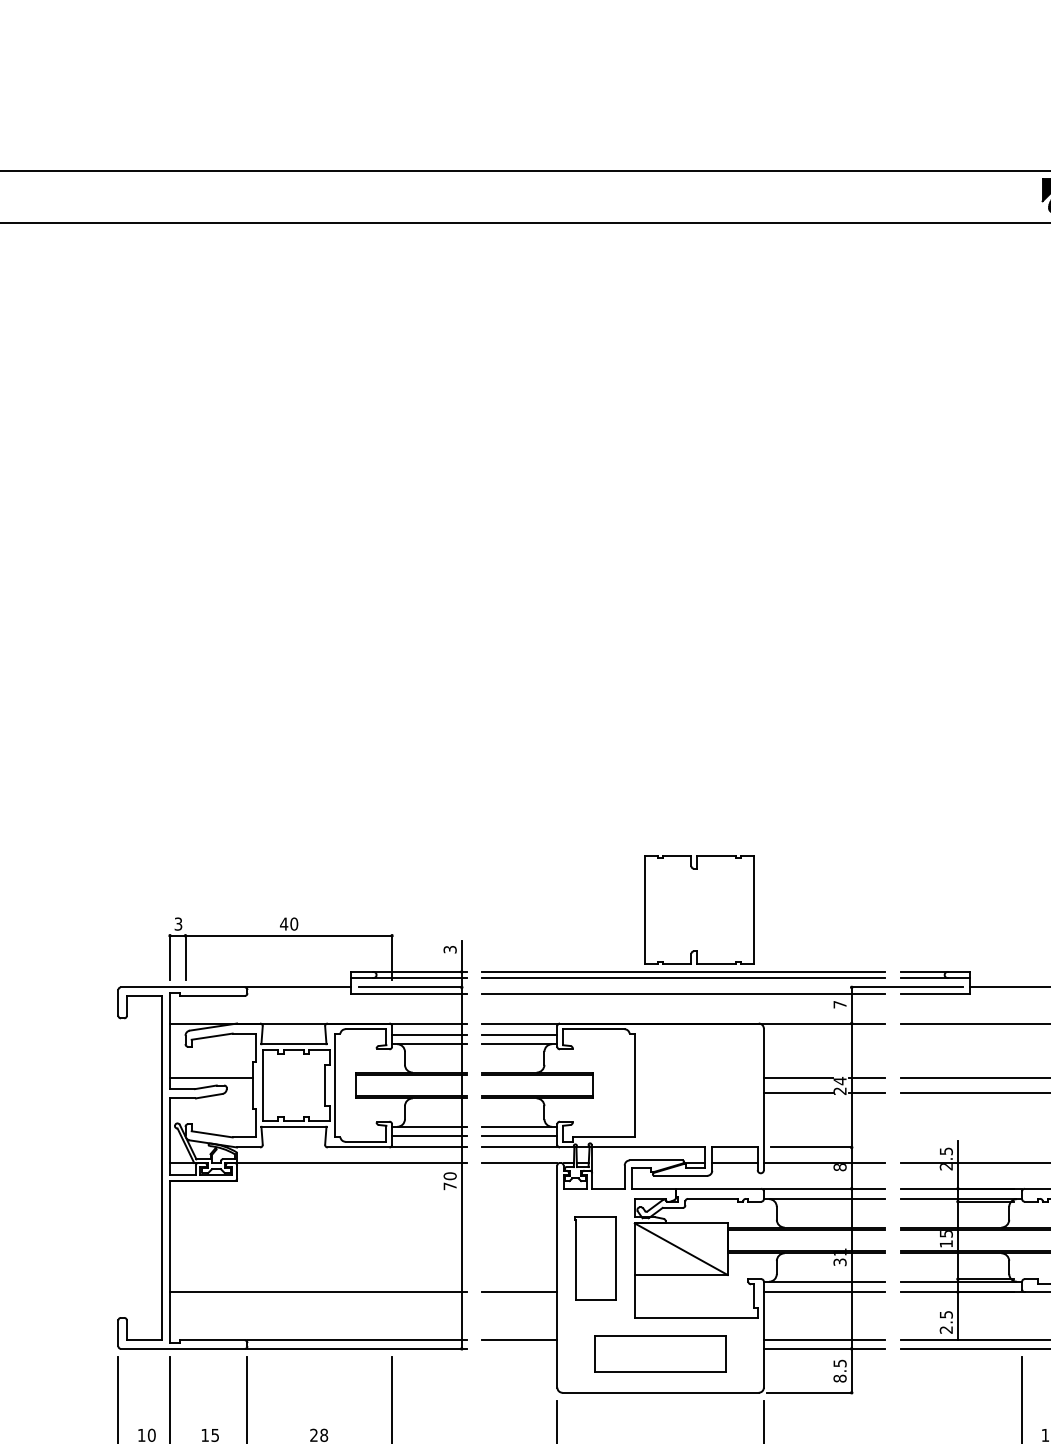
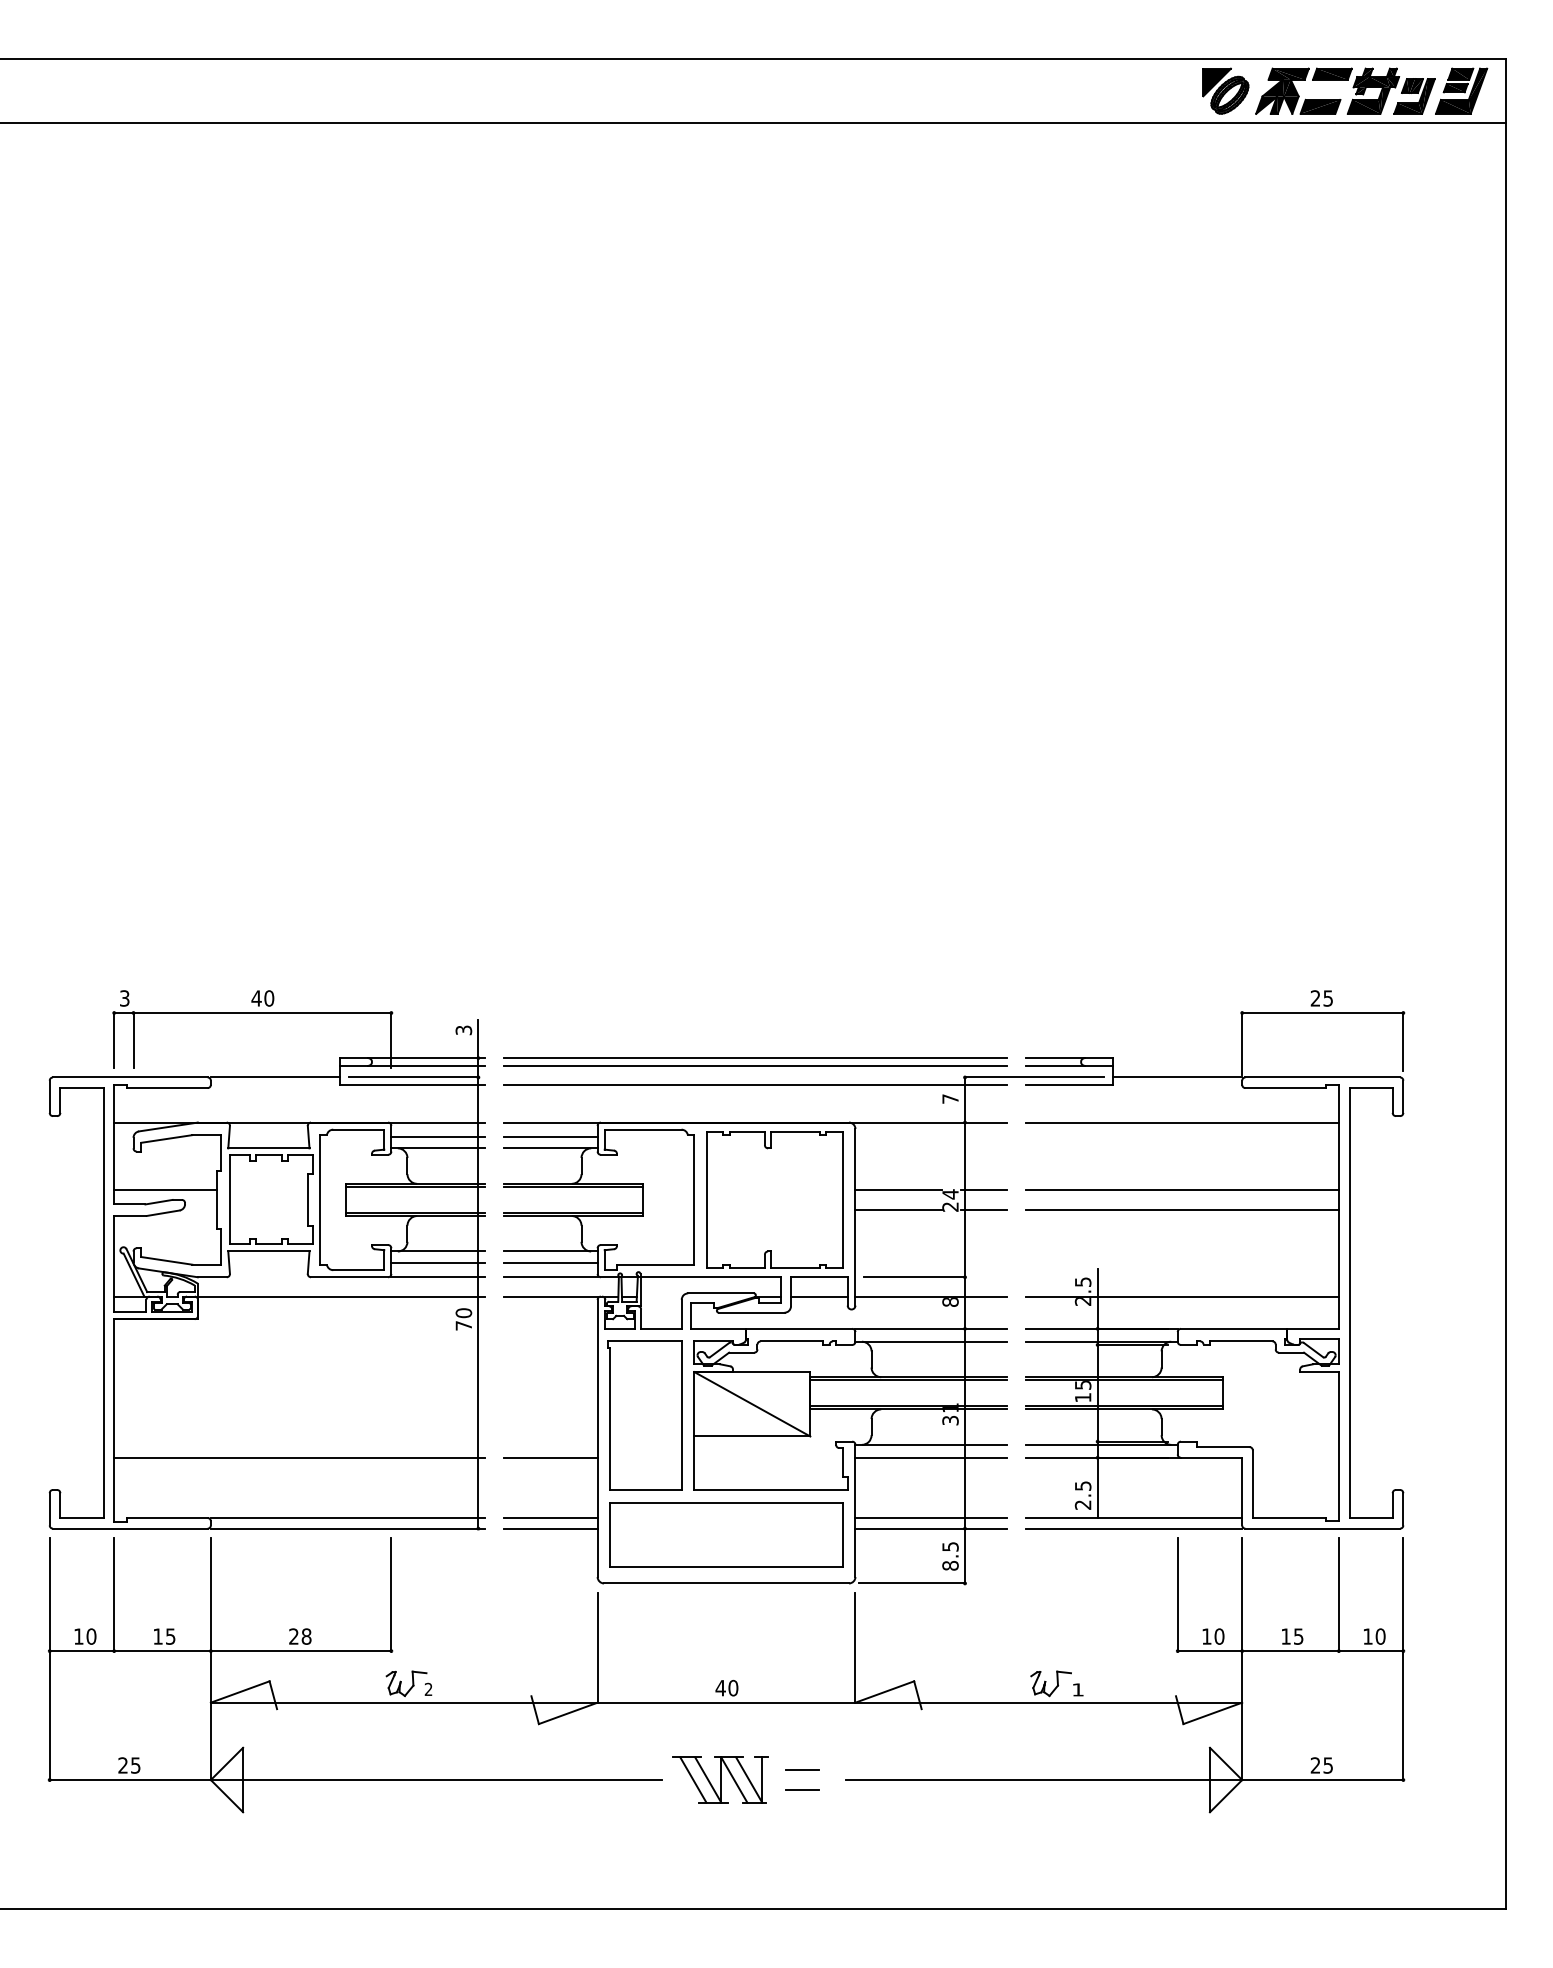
part: (699, 909) -> (774, 1199), moved
part: (594, 1258) -> (644, 1415), size x1.43
line: (519, 1348) -> (550, 1528), added
part: (660, 1353) -> (726, 1534), size x1.43

